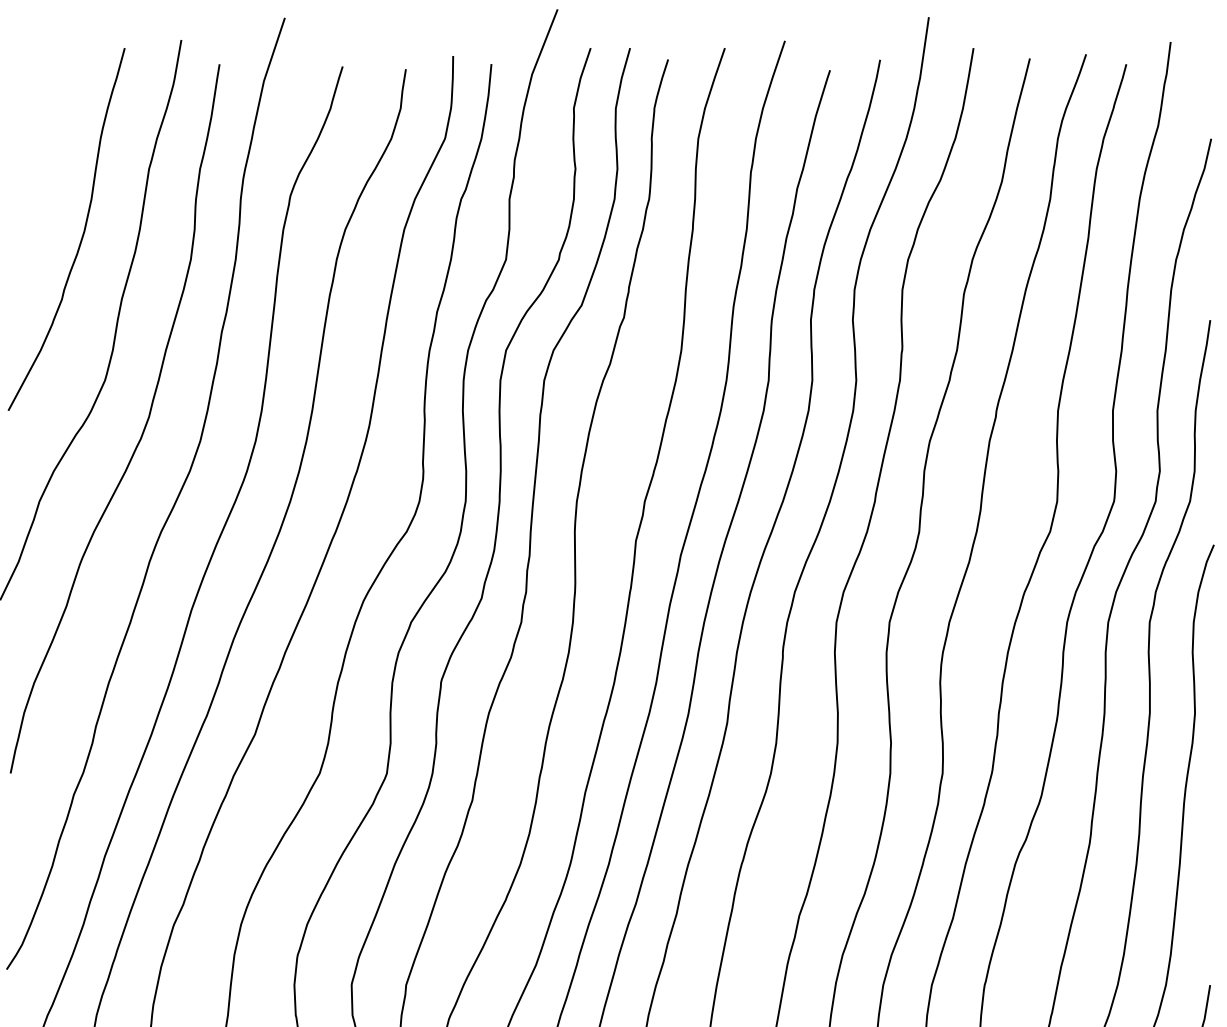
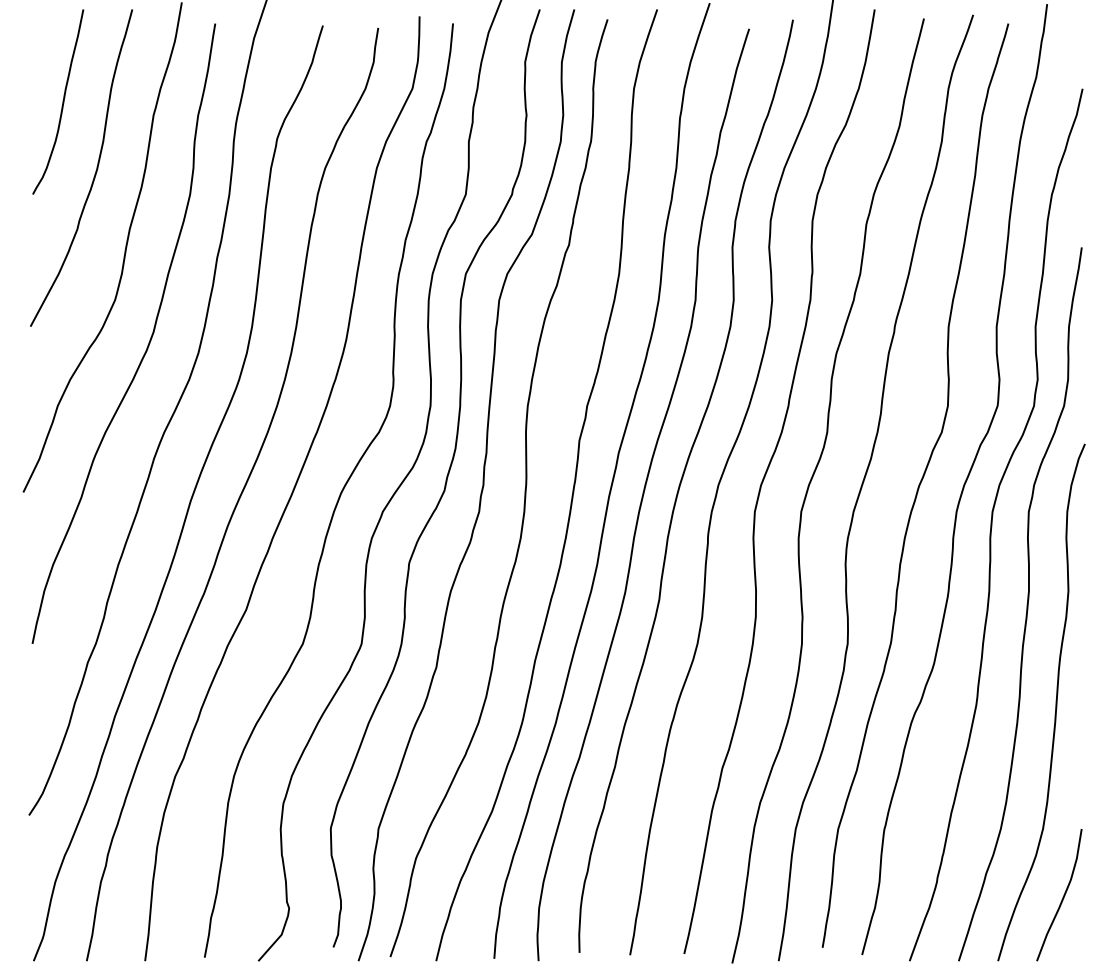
curve: (44, 153) -> (62, 101), added

